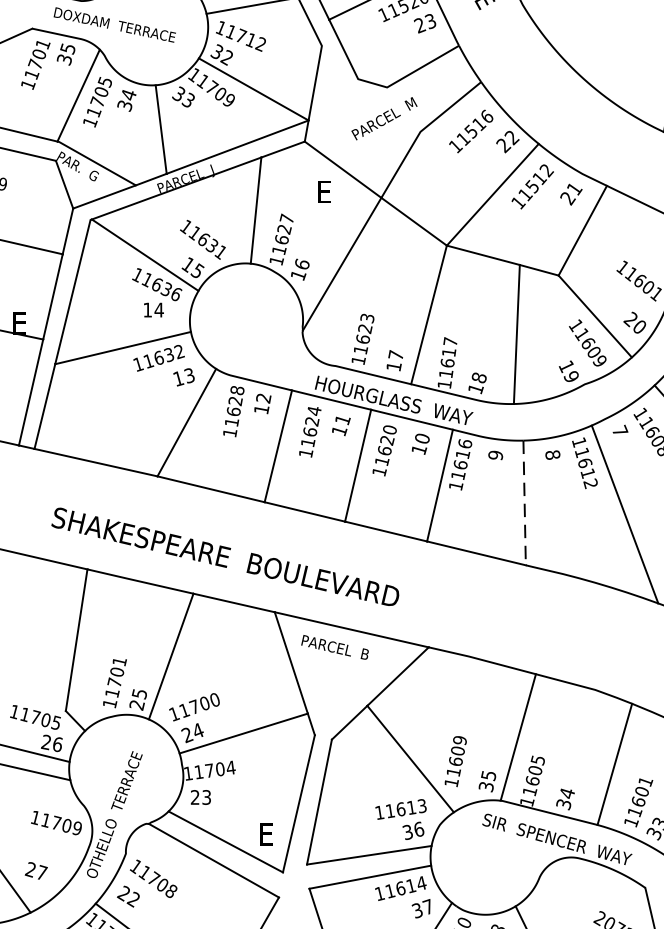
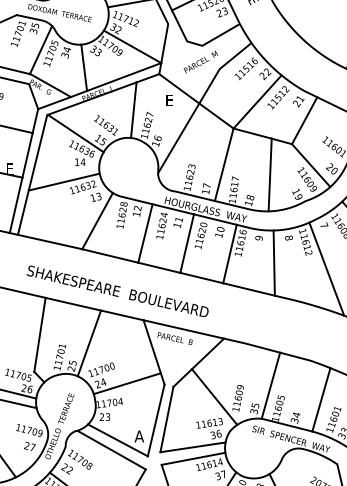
line: (525, 503) -> (274, 263), dashed -> solid
text: (266, 834) -> (139, 436), E -> A
text: (35, 870) -> (29, 446), moved

